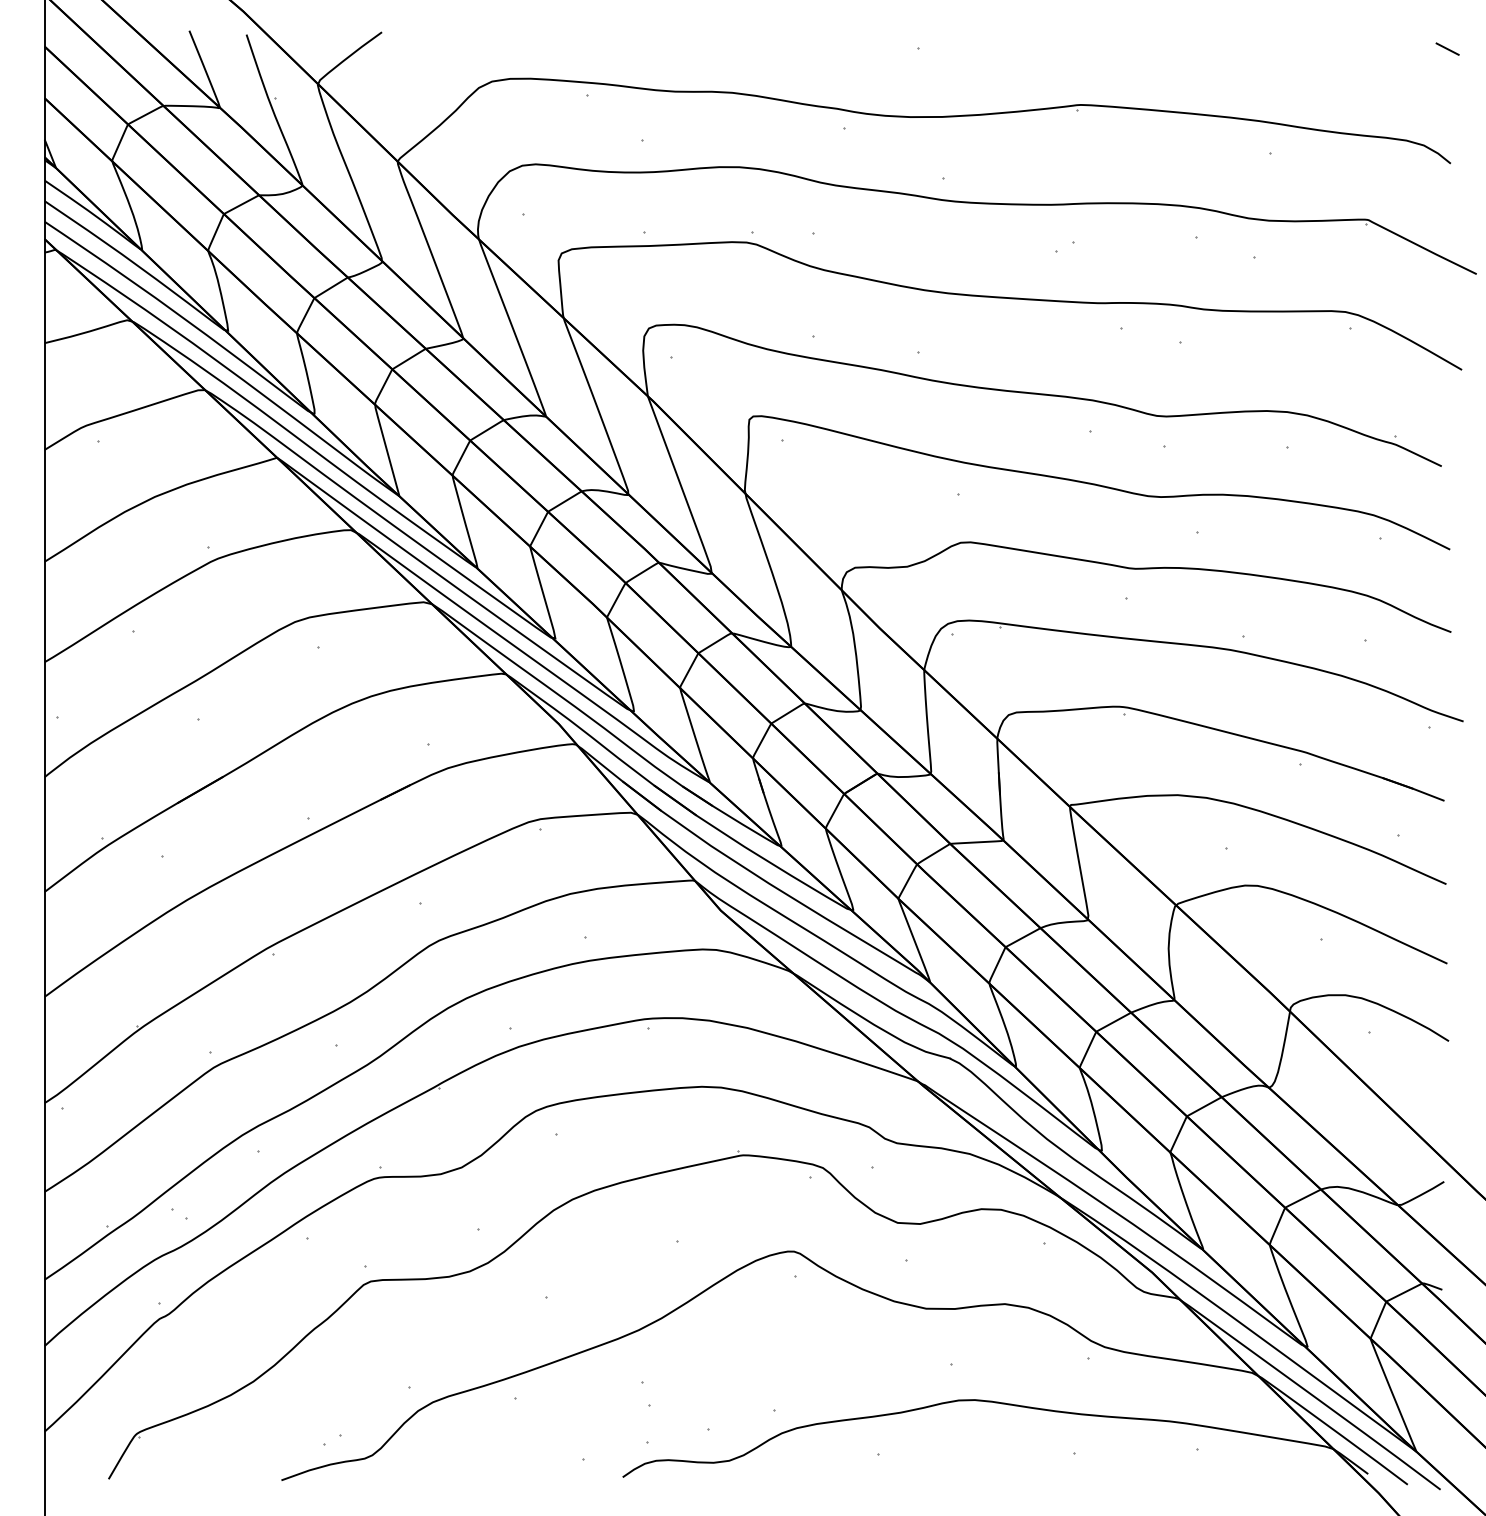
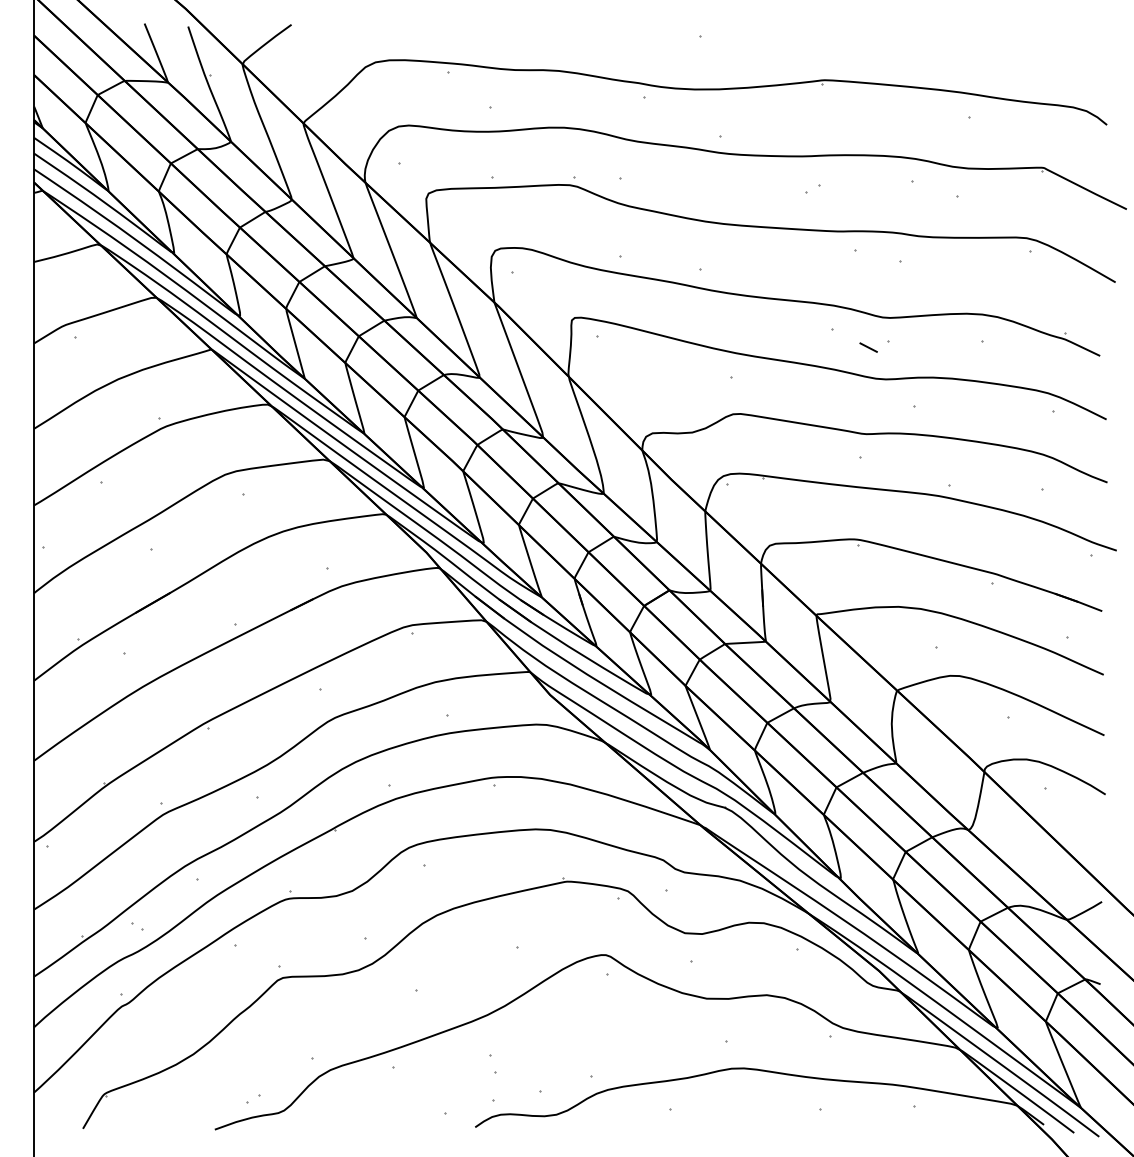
line: (1447, 48) -> (868, 347), moved

